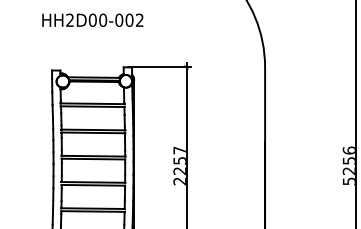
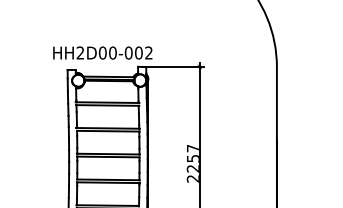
text: (92, 19) -> (102, 52), moved

